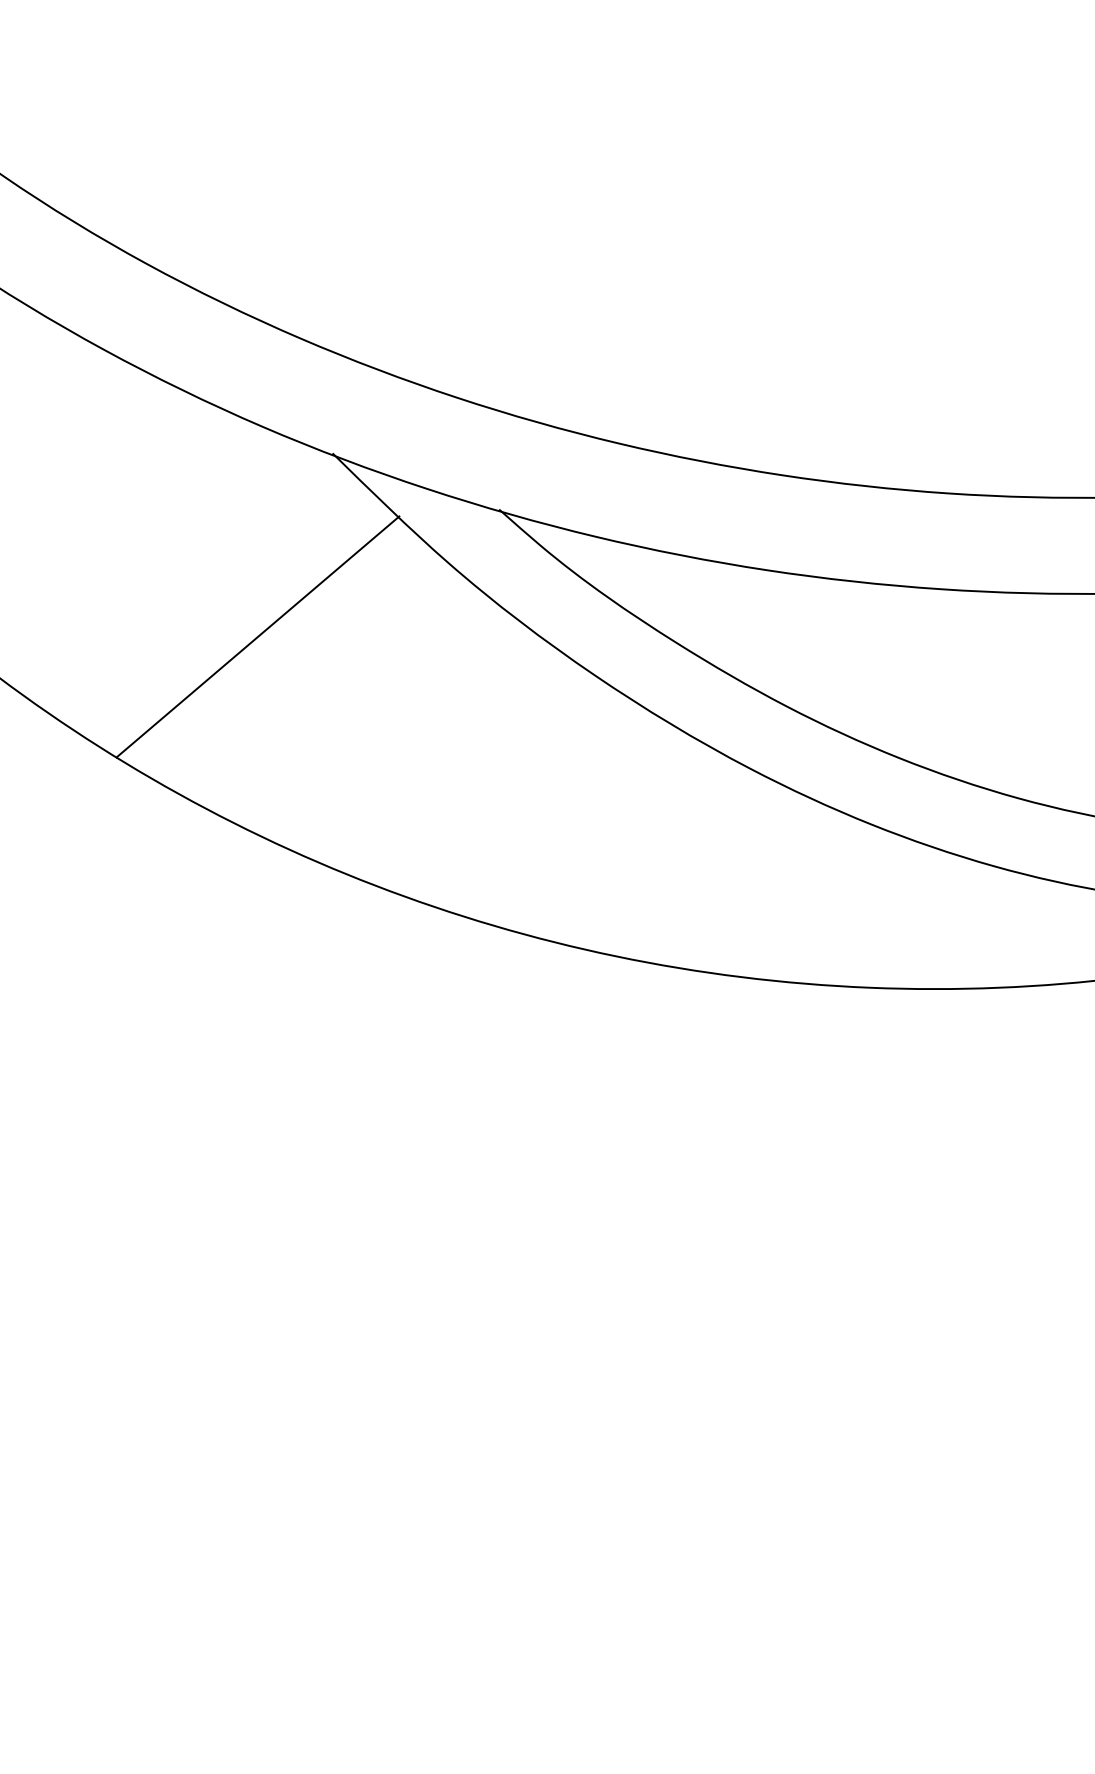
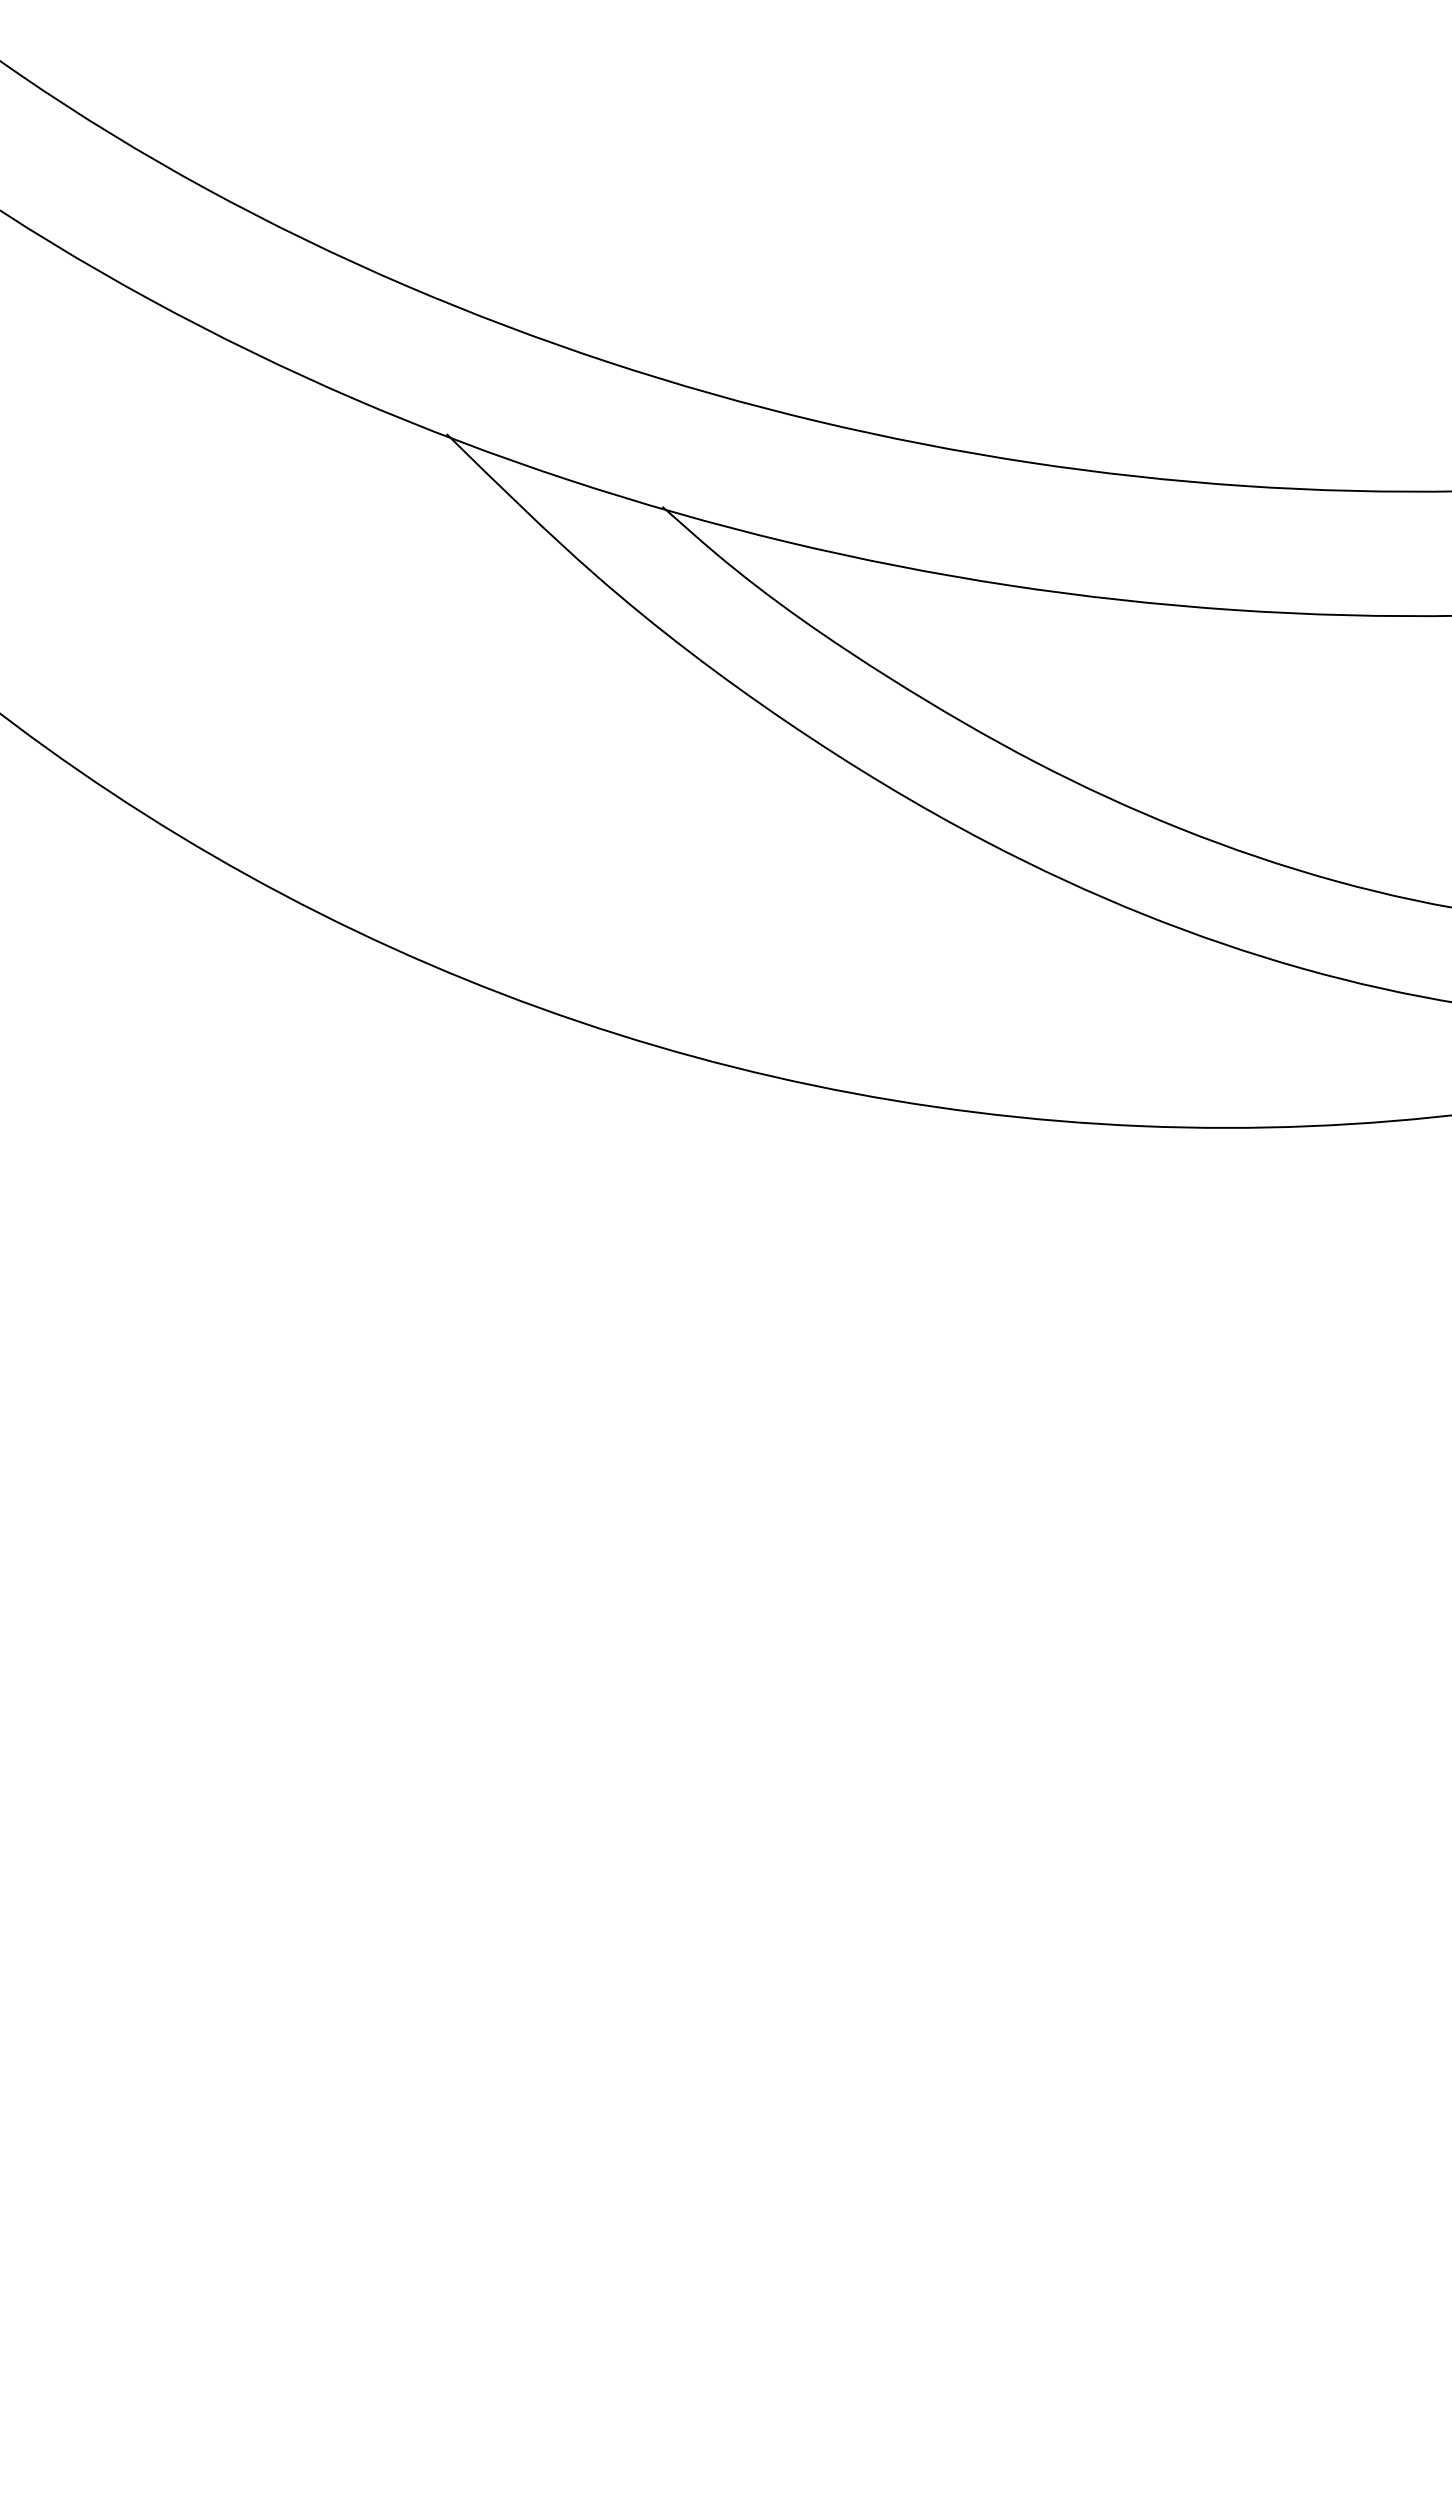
line: (257, 636) -> (349, 671), removed

